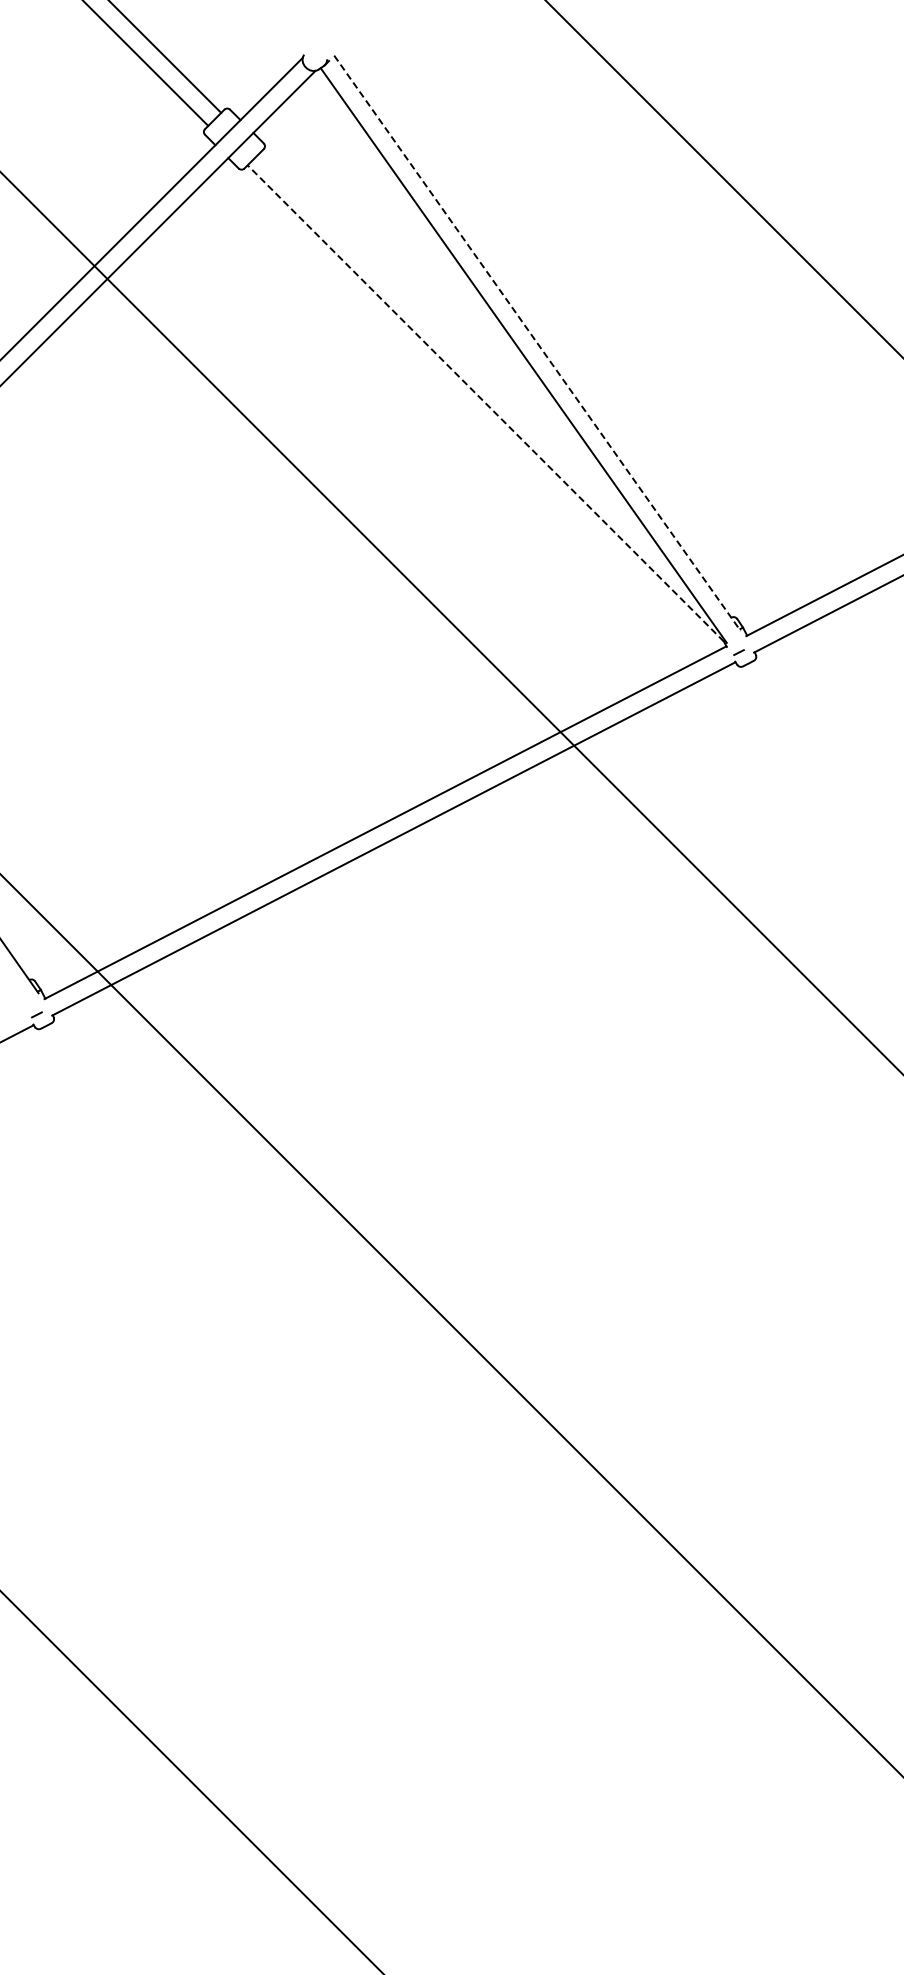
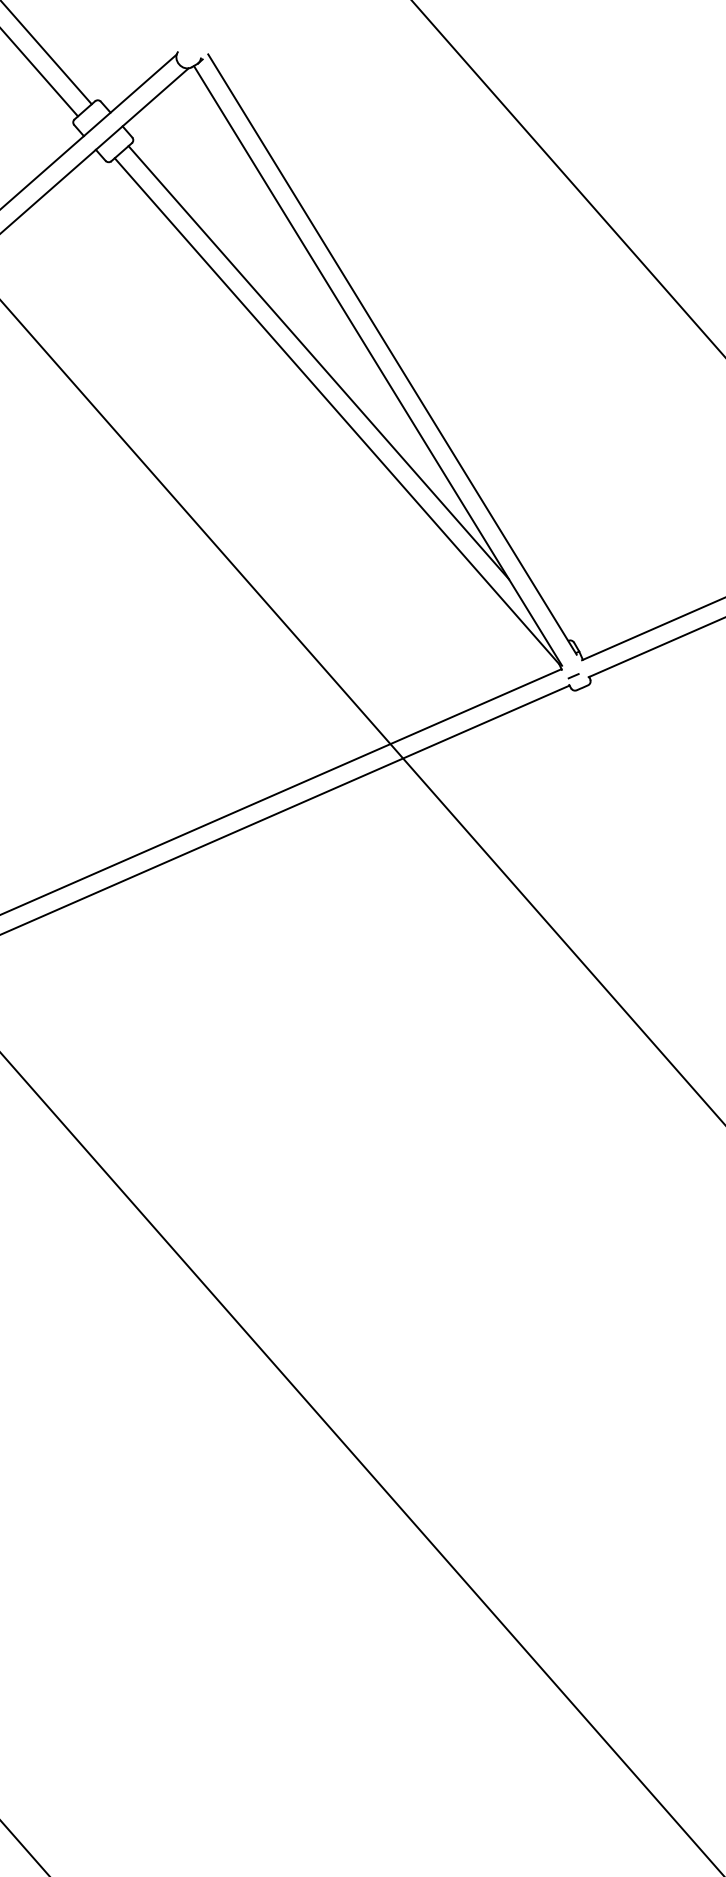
line: (537, 343) -> (392, 354), dashed -> solid
line: (464, 356) -> (318, 363), added
line: (485, 403) -> (336, 411), dashed -> solid

